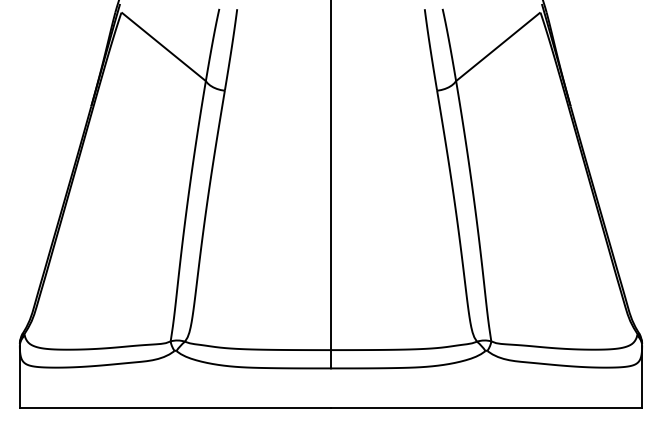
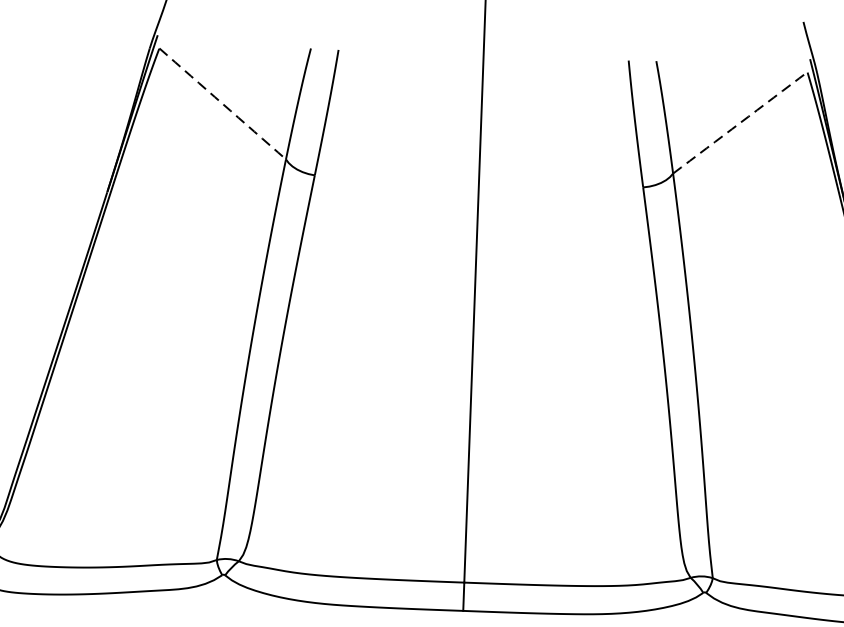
arc: (163, 46) -> (222, 103), solid -> dashed
arc: (498, 46) -> (740, 122), solid -> dashed

